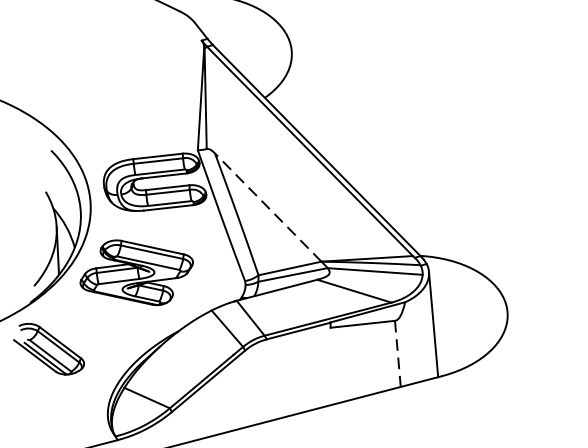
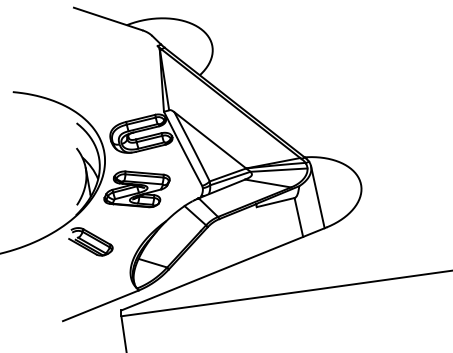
line: (268, 207) -> (210, 140), dashed -> solid
line: (397, 353) -> (298, 217), dashed -> solid

